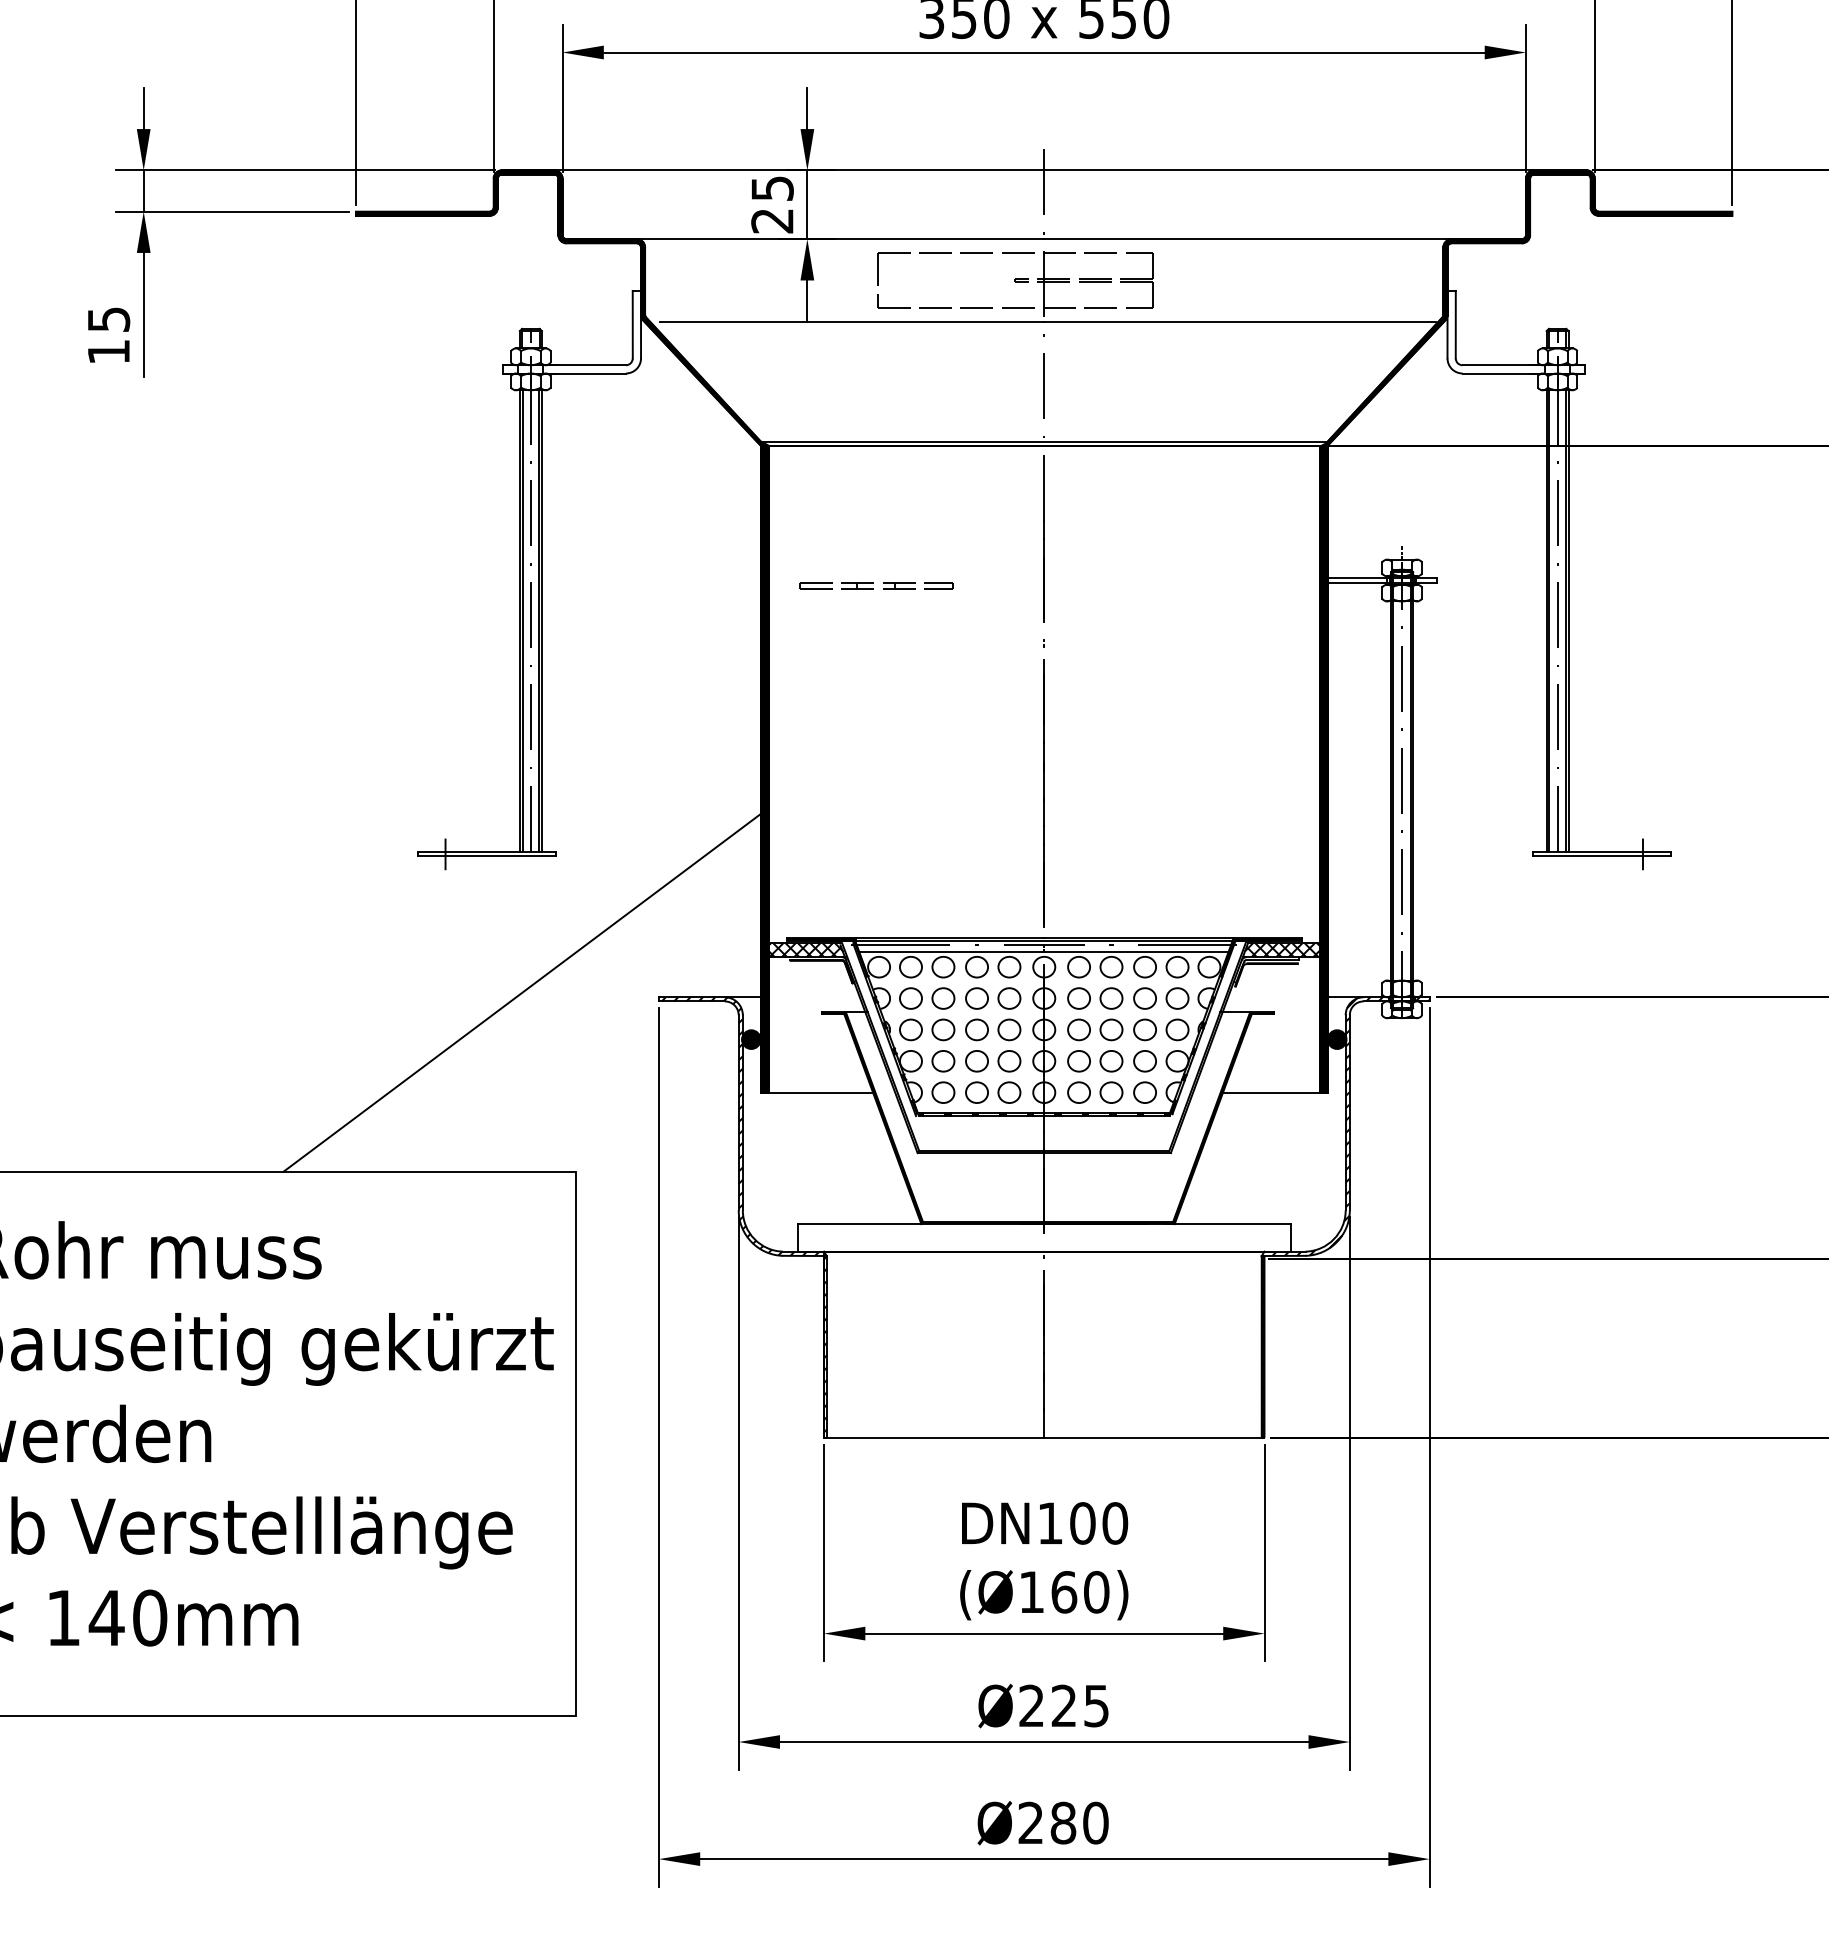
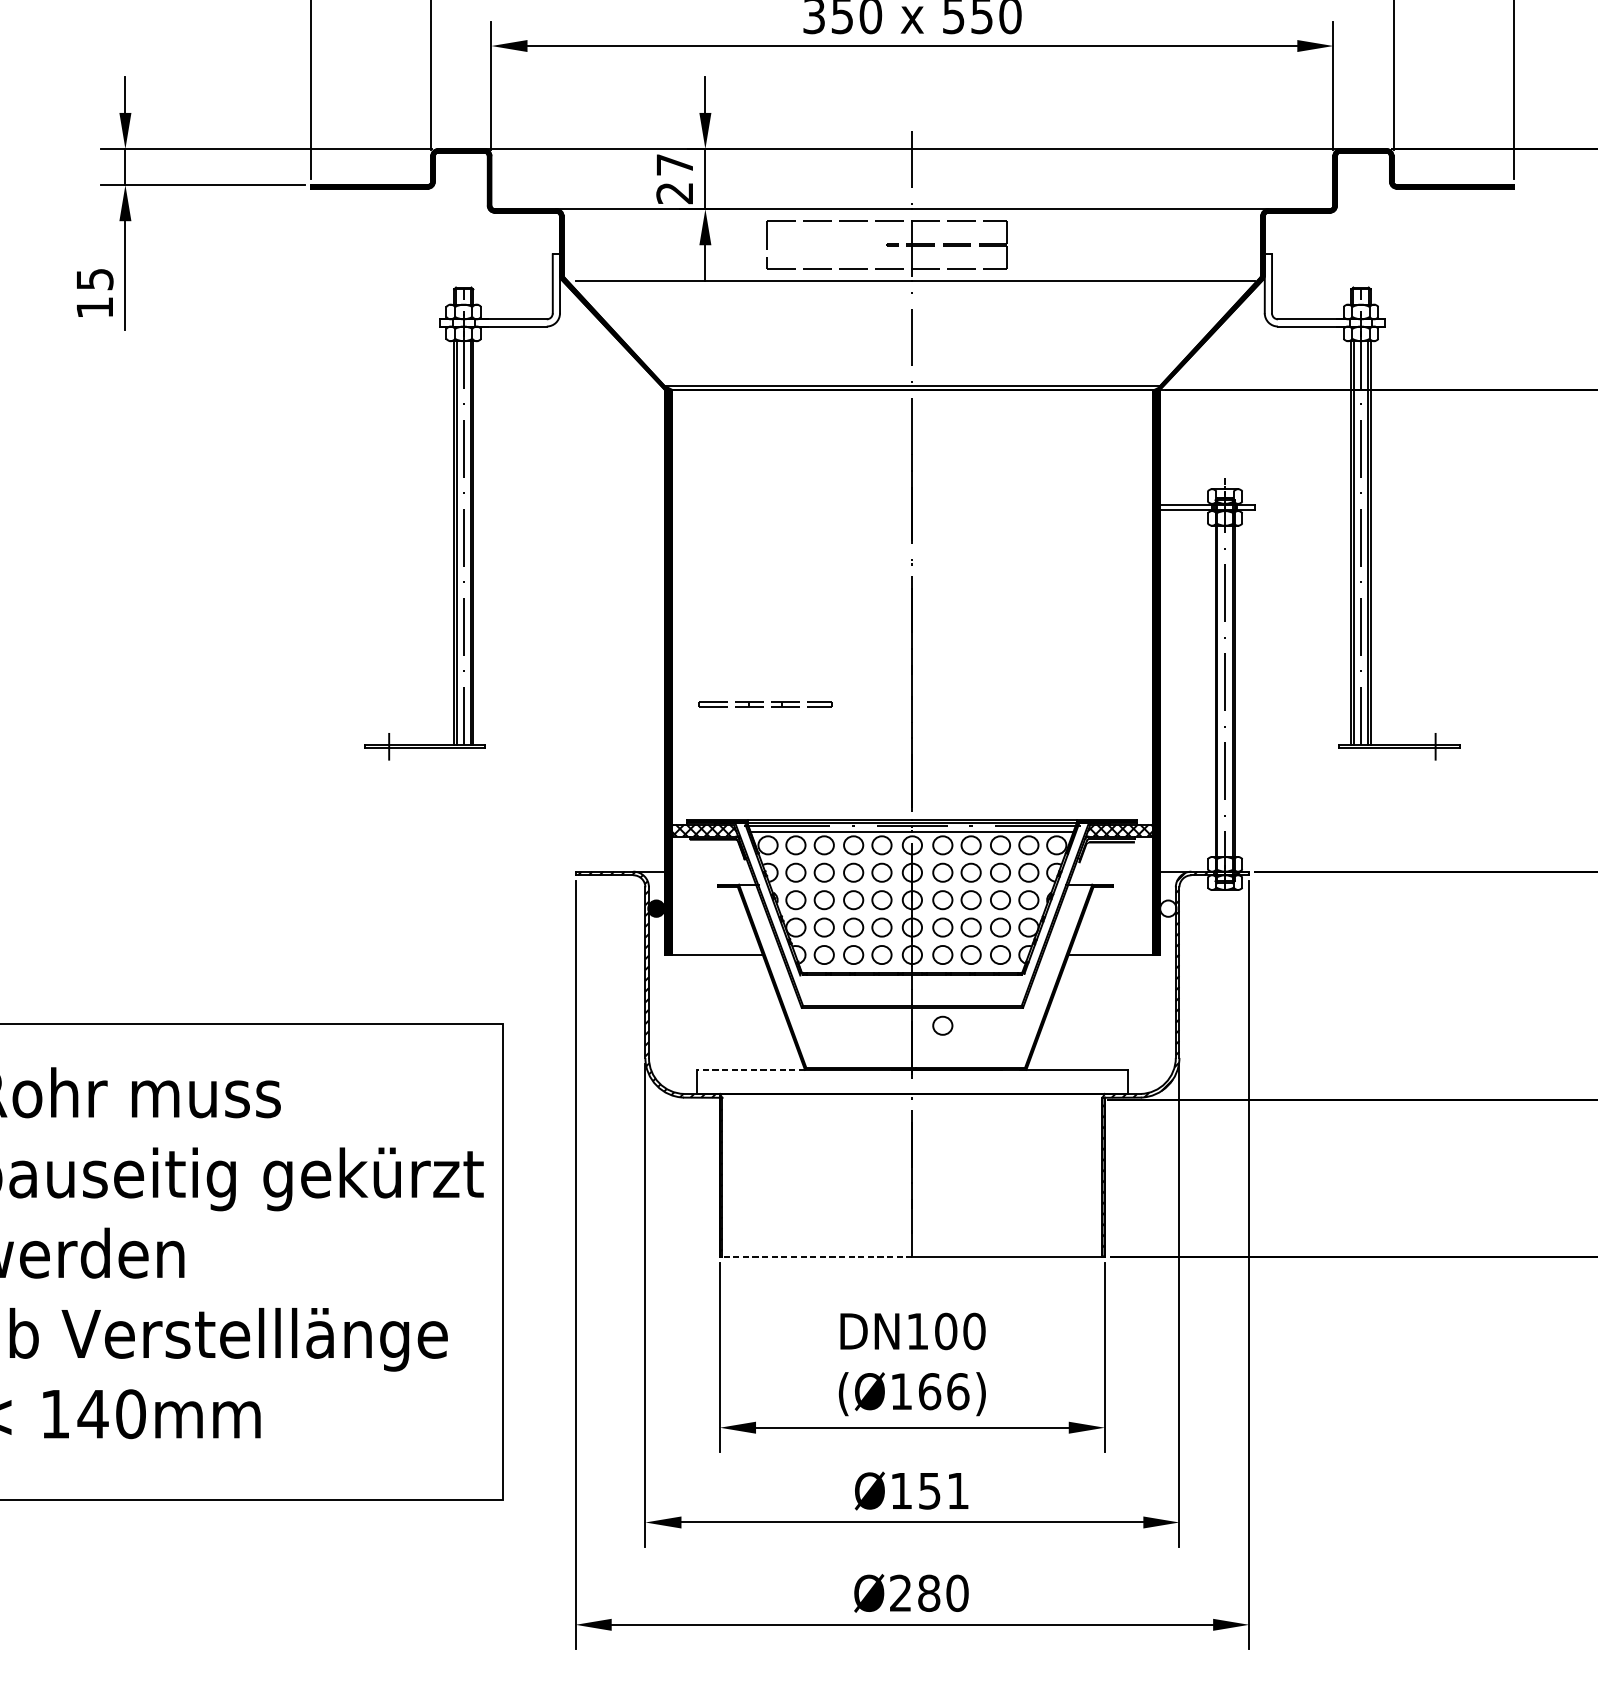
text: (772, 188) -> (674, 164), 25 -> 27
part: (876, 585) -> (765, 704), moved
line: (524, 990) -> (458, 865), removed
fill: (1336, 1039) -> (1167, 908), removed
part: (1078, 1173) -> (942, 1025), added
line: (859, 1224) -> (750, 1070), solid -> dashed
line: (933, 1437) -> (815, 1256), solid -> dashed
text: (1096, 1592) -> (958, 1391), (Ø160) -> (Ø166)
text: (1063, 1705) -> (929, 1490), Ø225 -> Ø151

